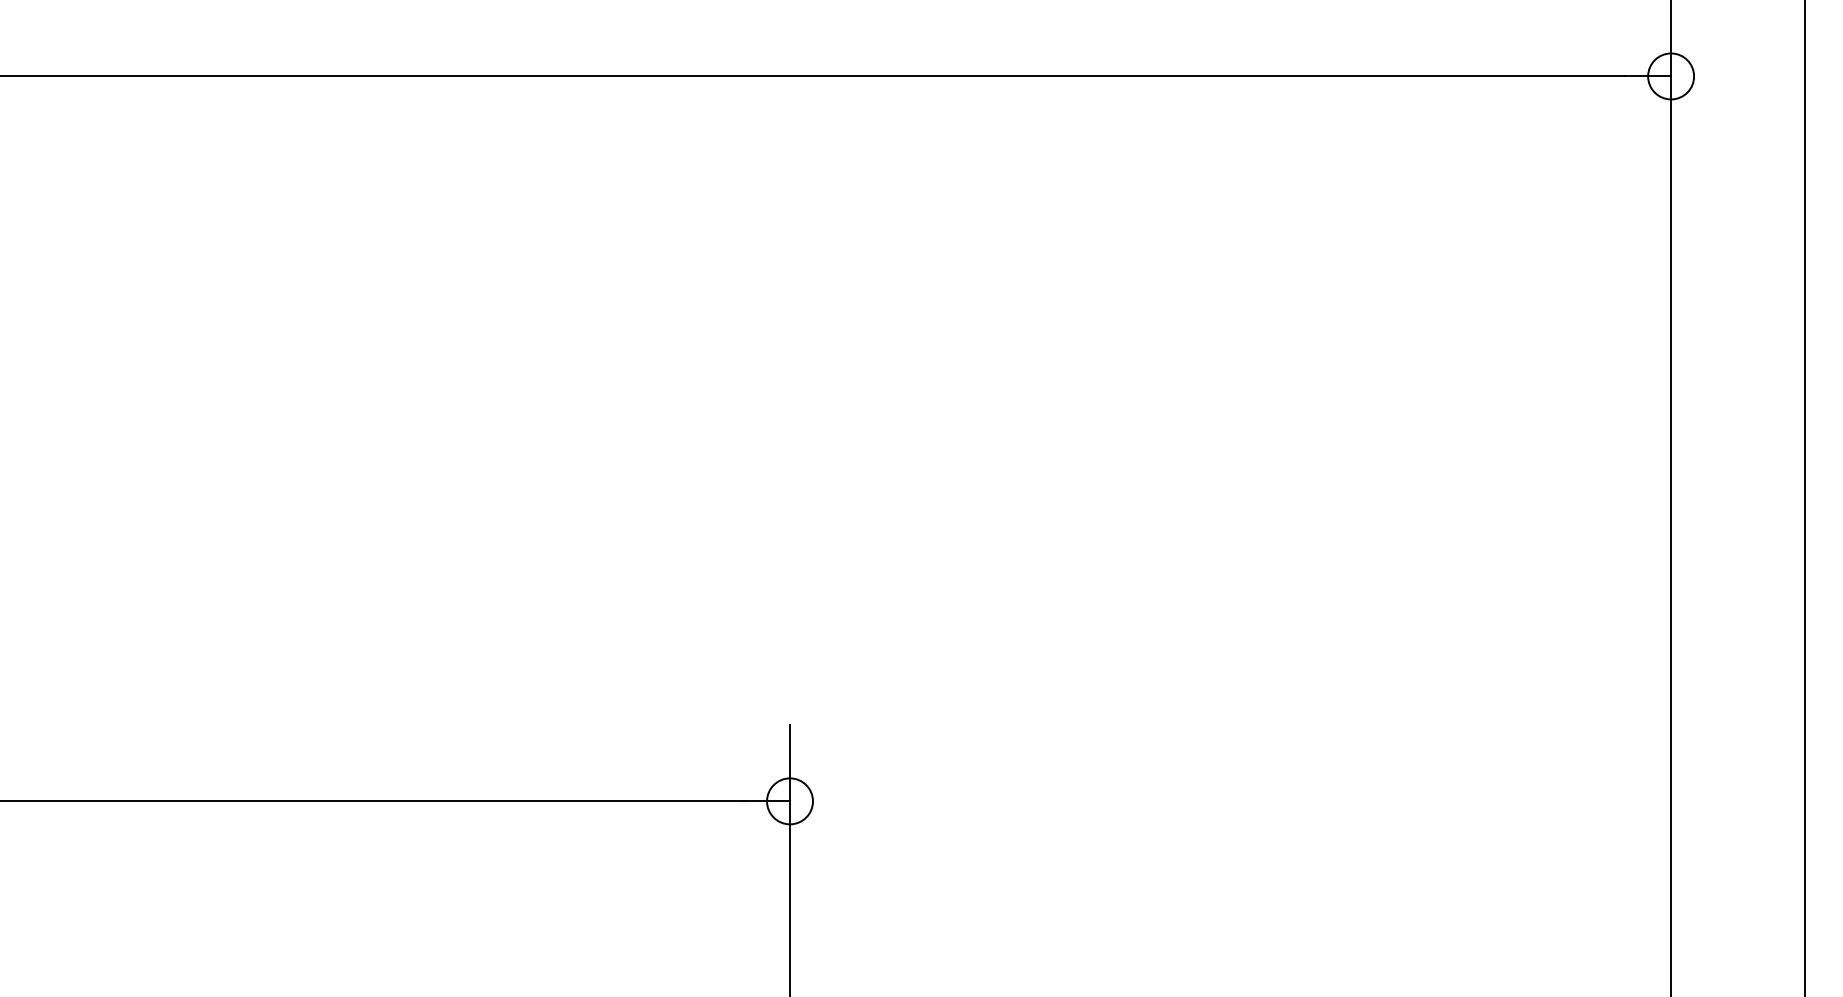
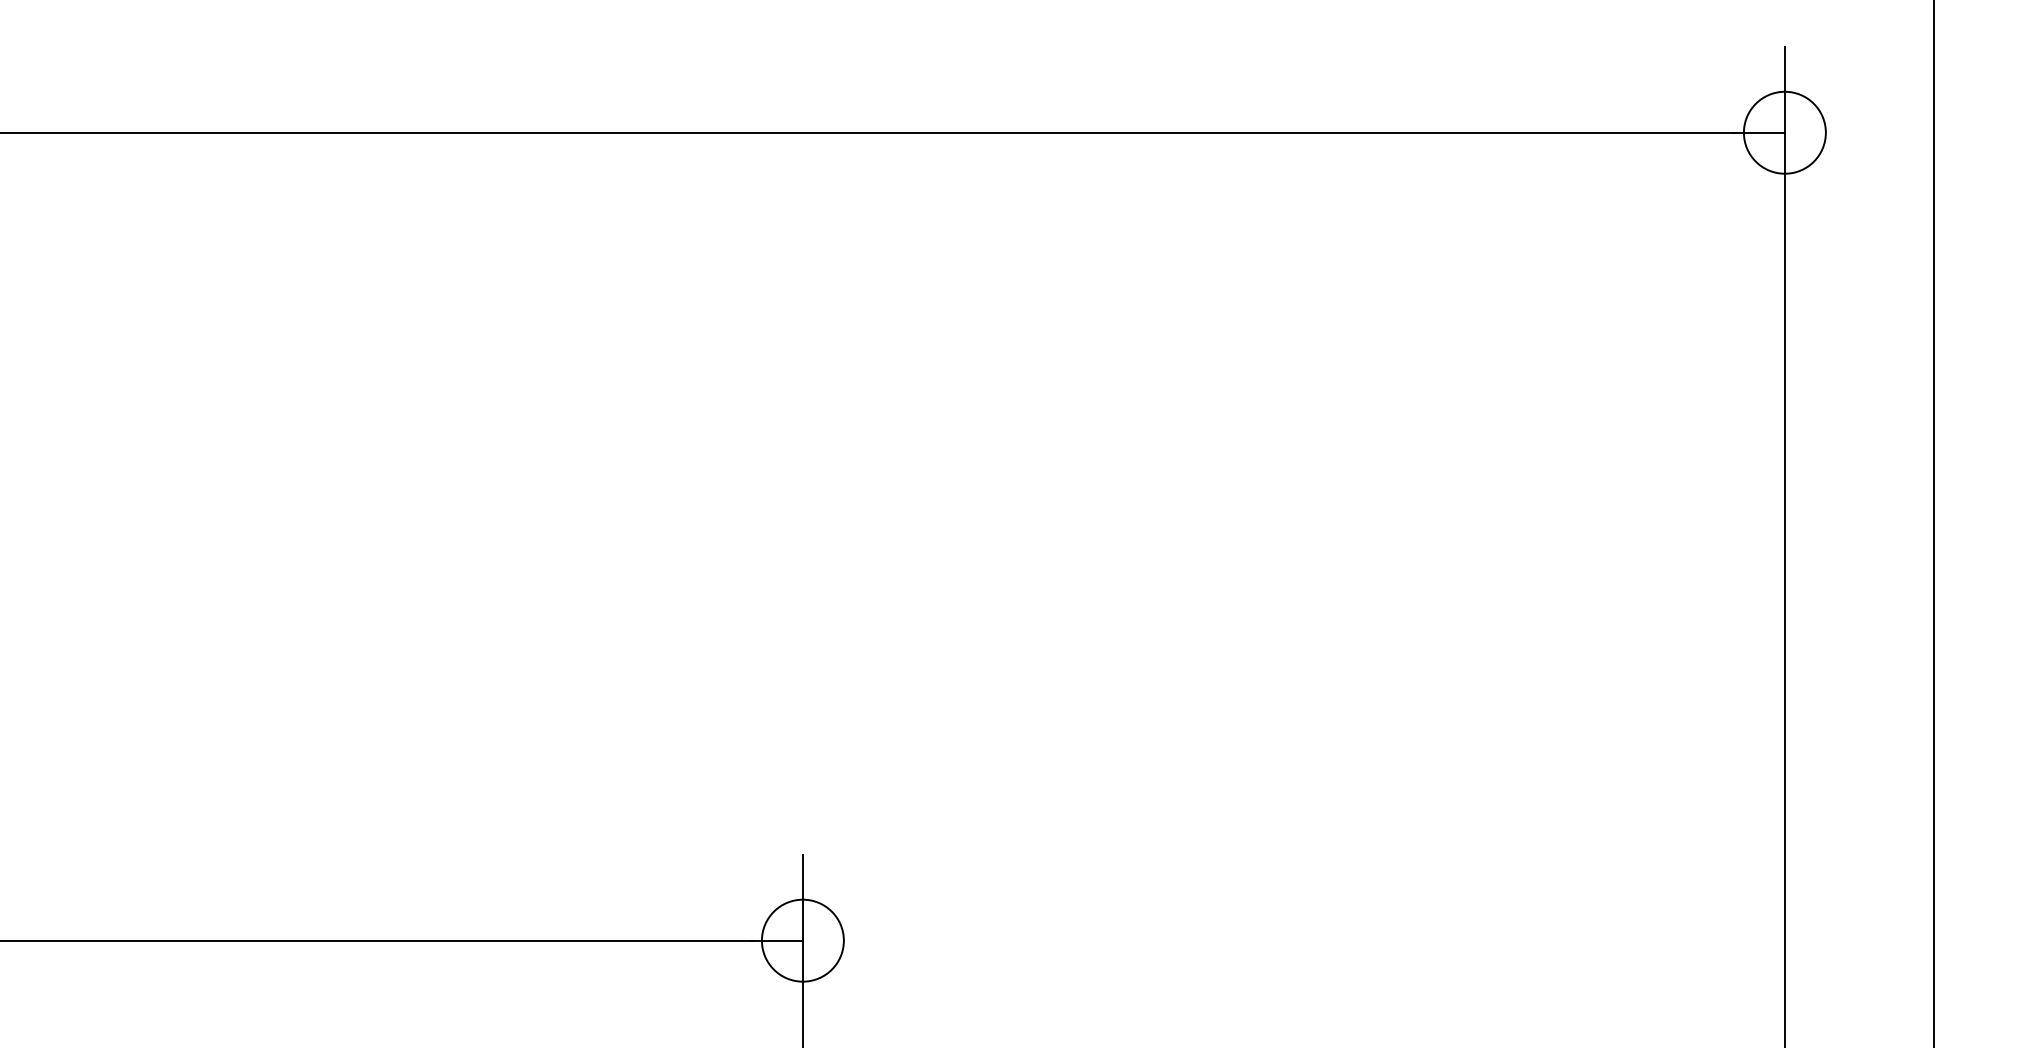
circle: (1671, 76) -> (1785, 132), size x1.6
circle: (790, 801) -> (803, 940), size x1.6

